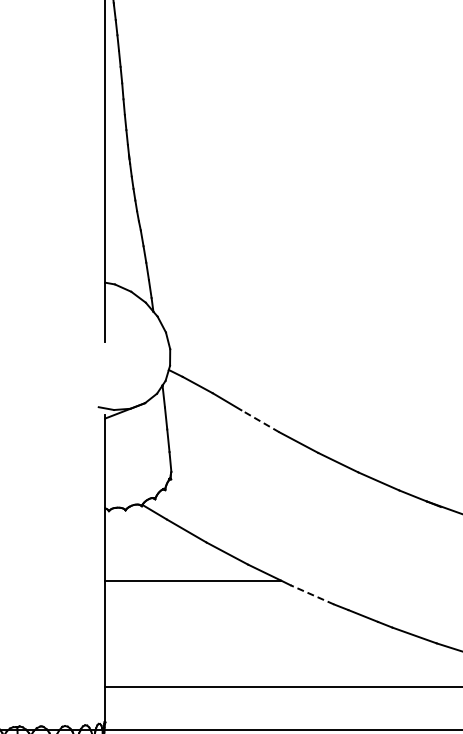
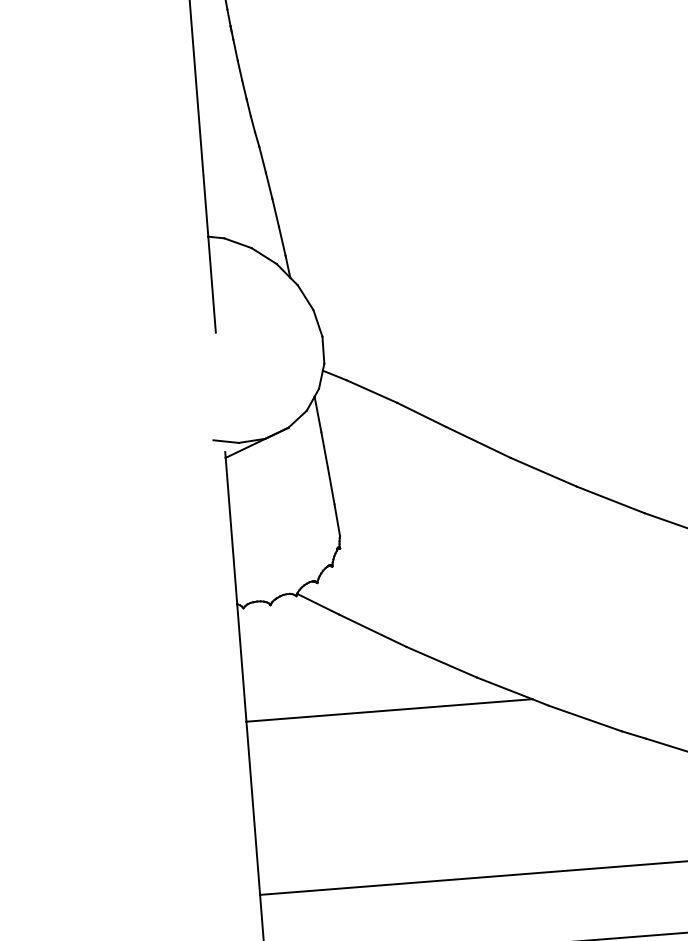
line: (260, 421) -> (478, 442), dashed -> solid
line: (312, 594) -> (585, 717), dashed -> solid

